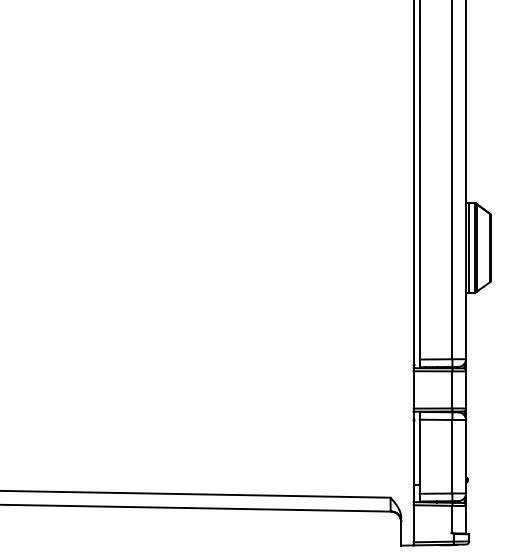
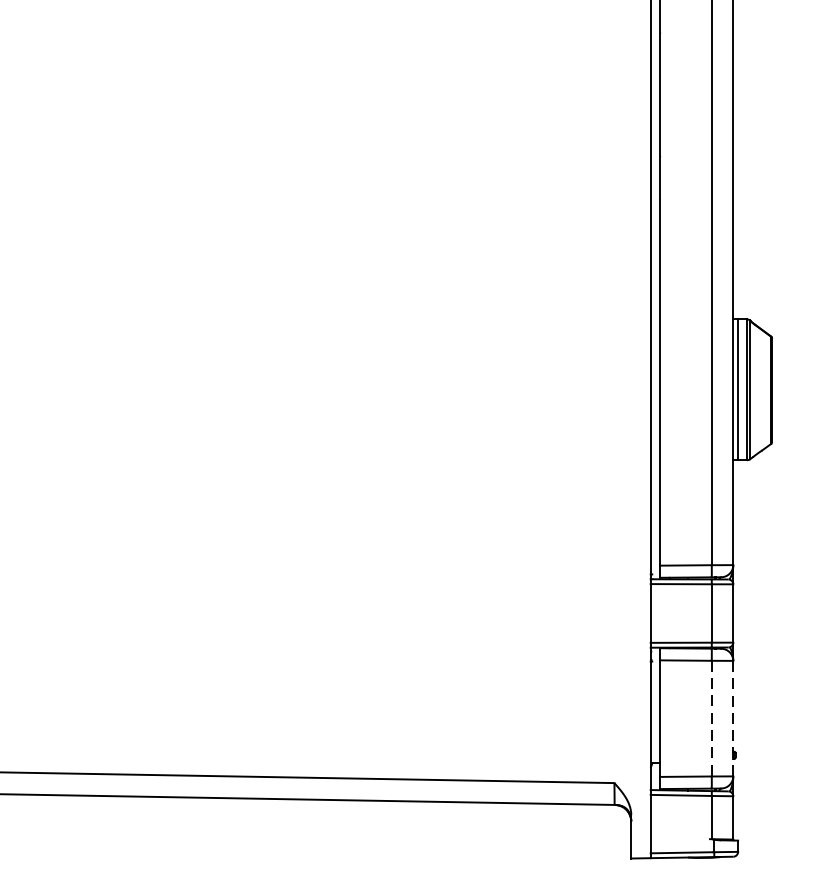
line: (452, 456) -> (711, 718), solid -> dashed
line: (466, 456) -> (733, 718), solid -> dashed

